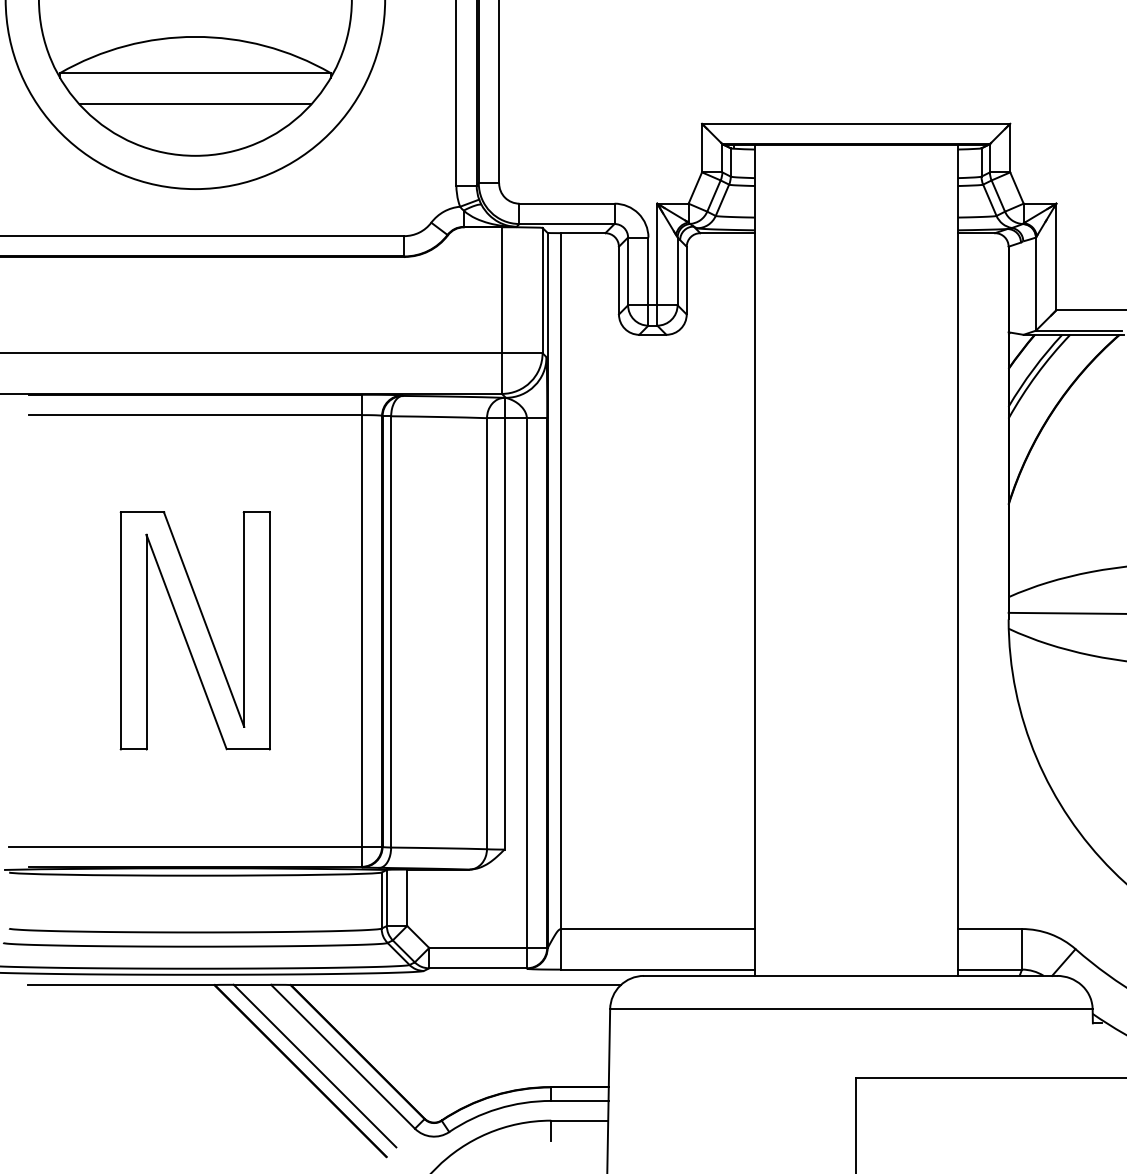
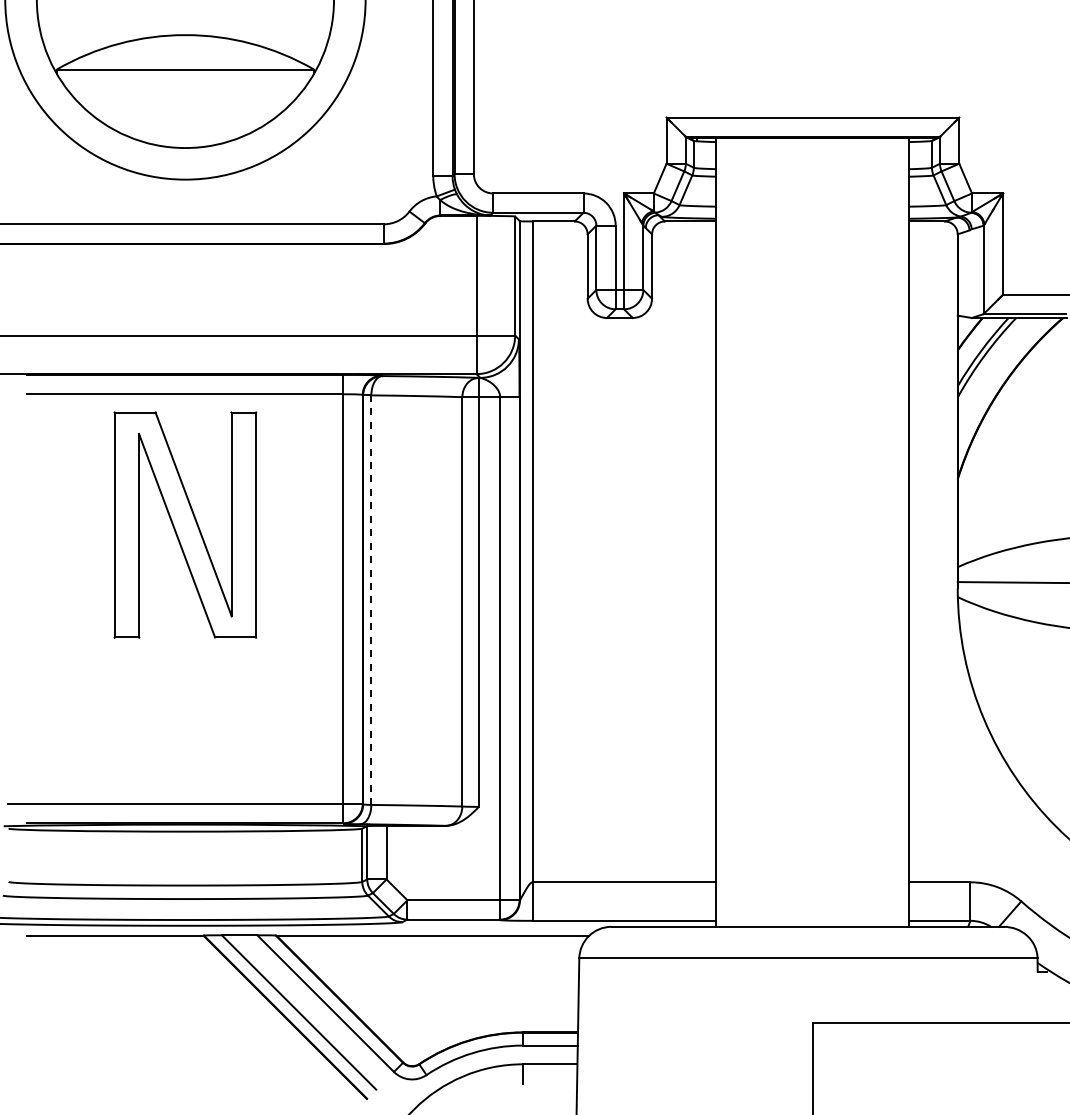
line: (195, 104) -> (185, 99), removed
part: (195, 630) -> (185, 524), moved
line: (391, 632) -> (371, 600), solid -> dashed

